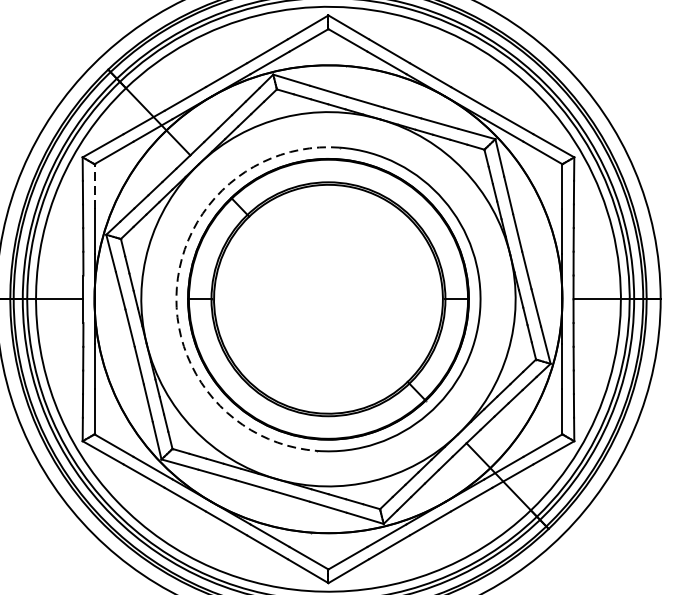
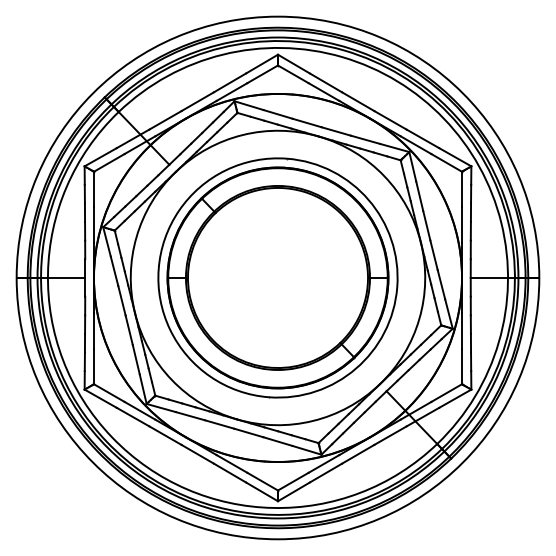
line: (93, 186) -> (93, 189), dashed -> solid
arc: (176, 287) -> (158, 268), dashed -> solid

